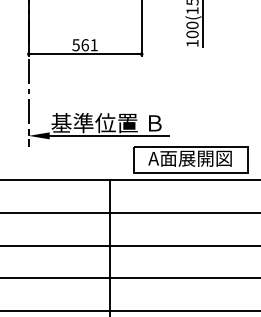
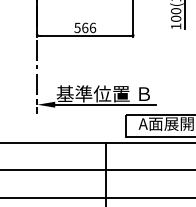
text: (94, 45) -> (93, 28), 561 -> 566

